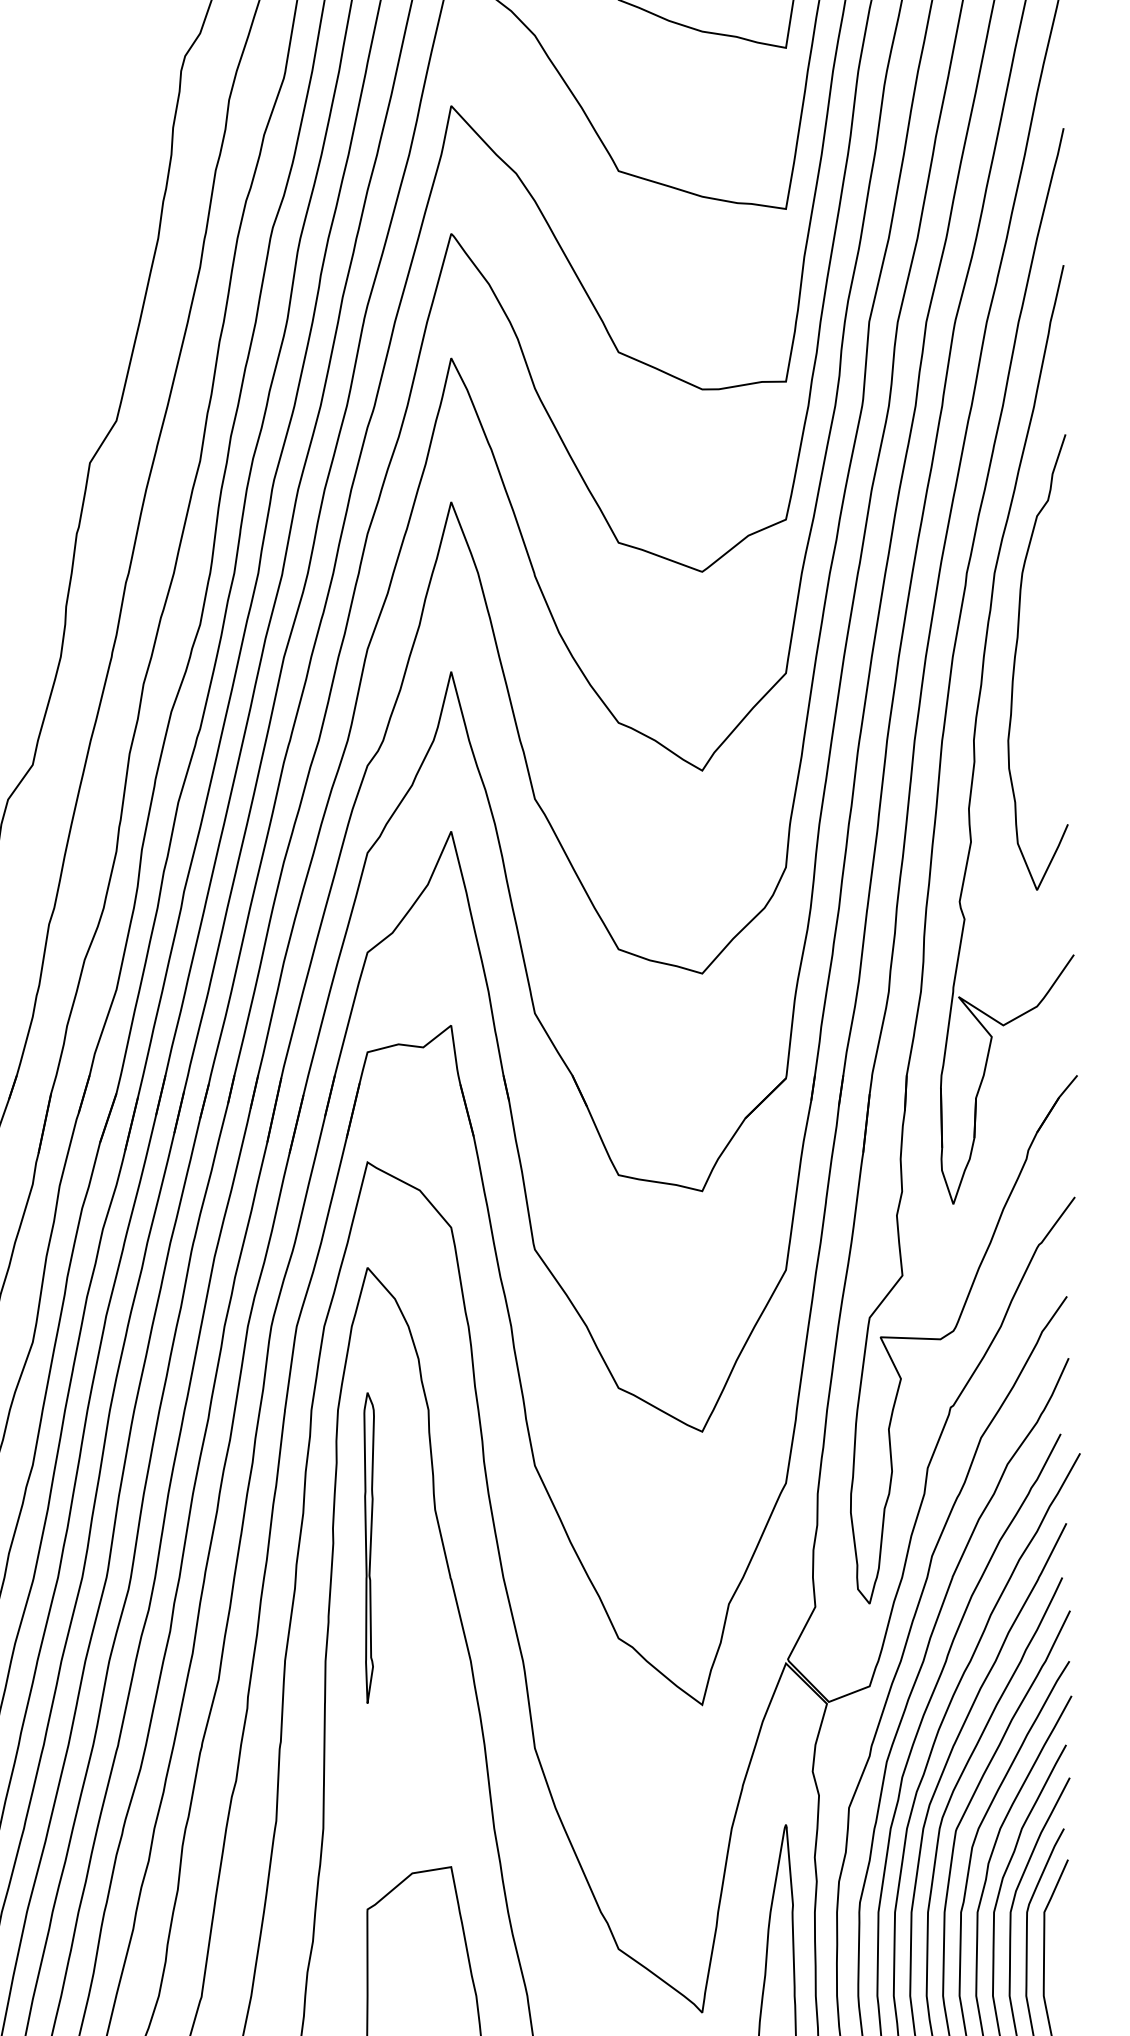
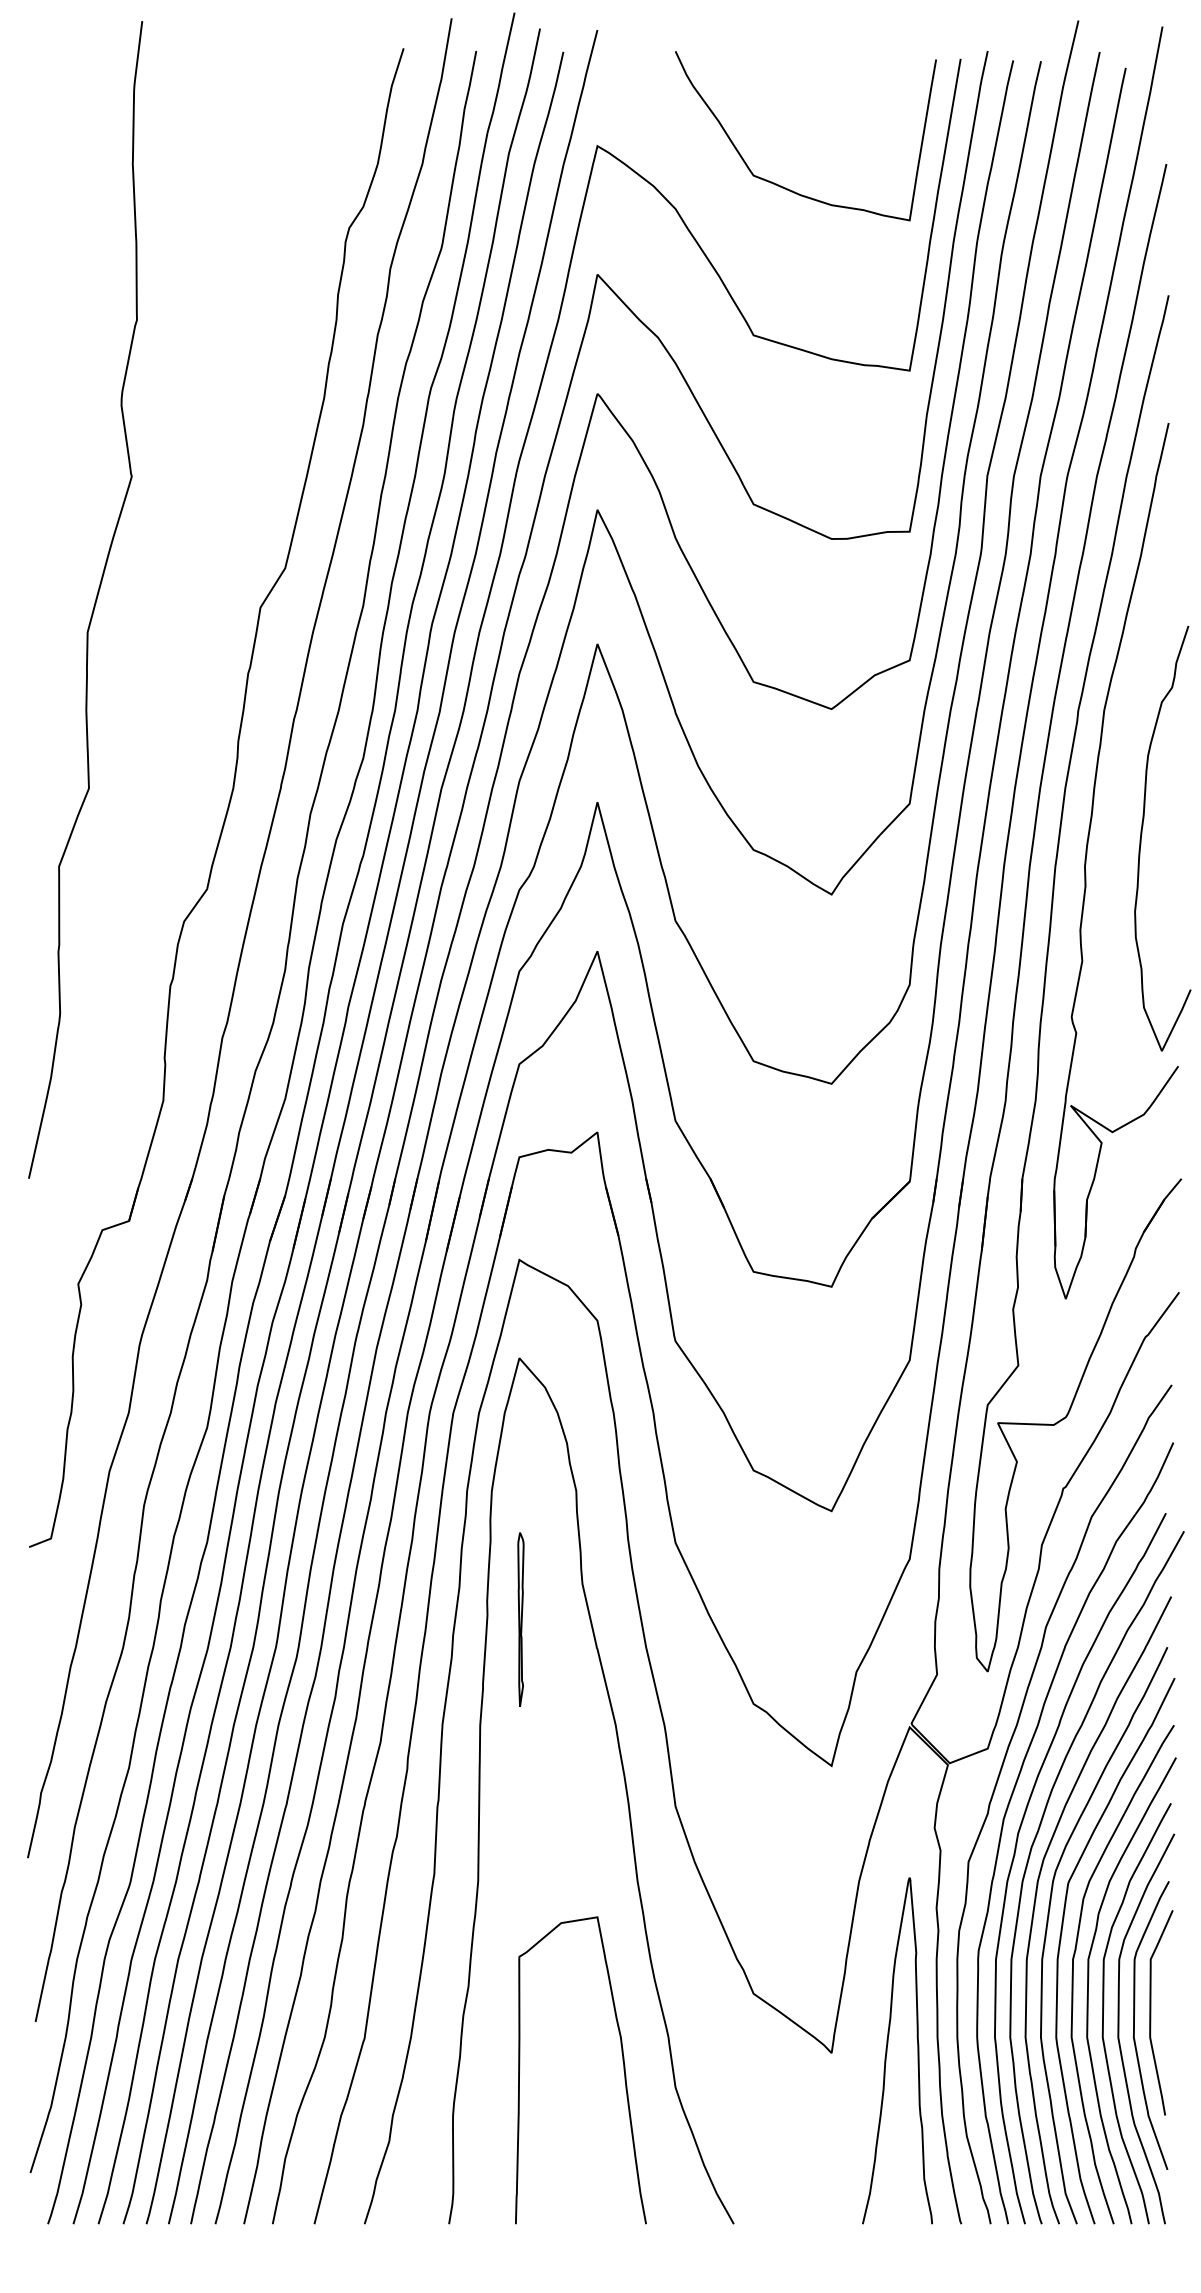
curve: (1016, 658) -> (1142, 834), moved
part: (368, 1547) -> (520, 1619), size x0.6

